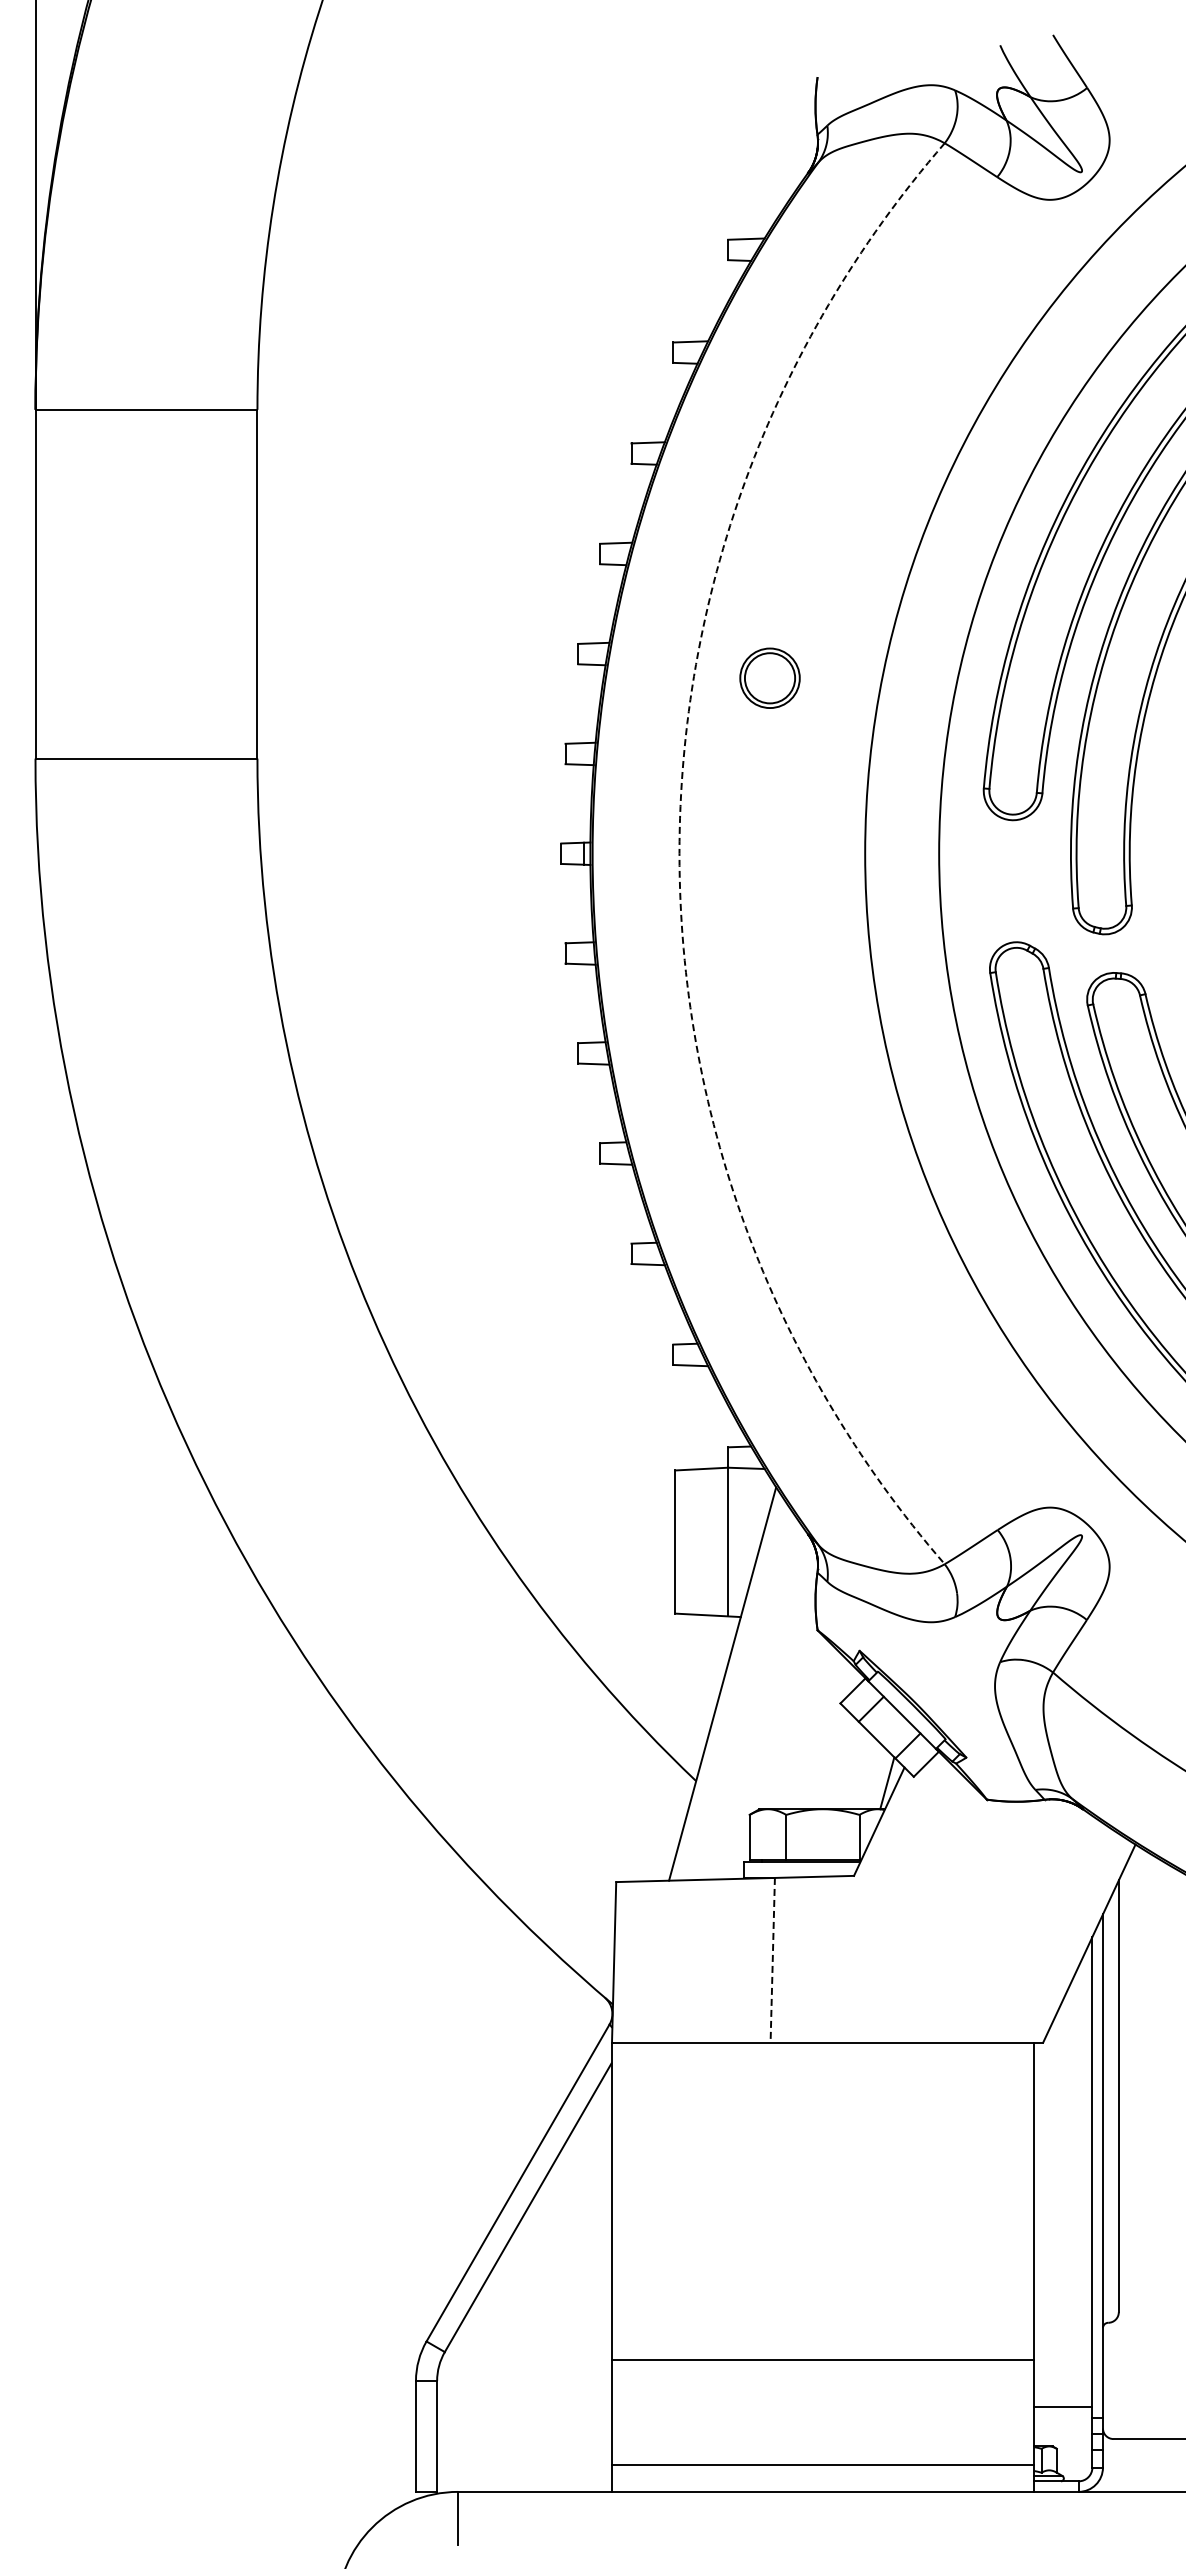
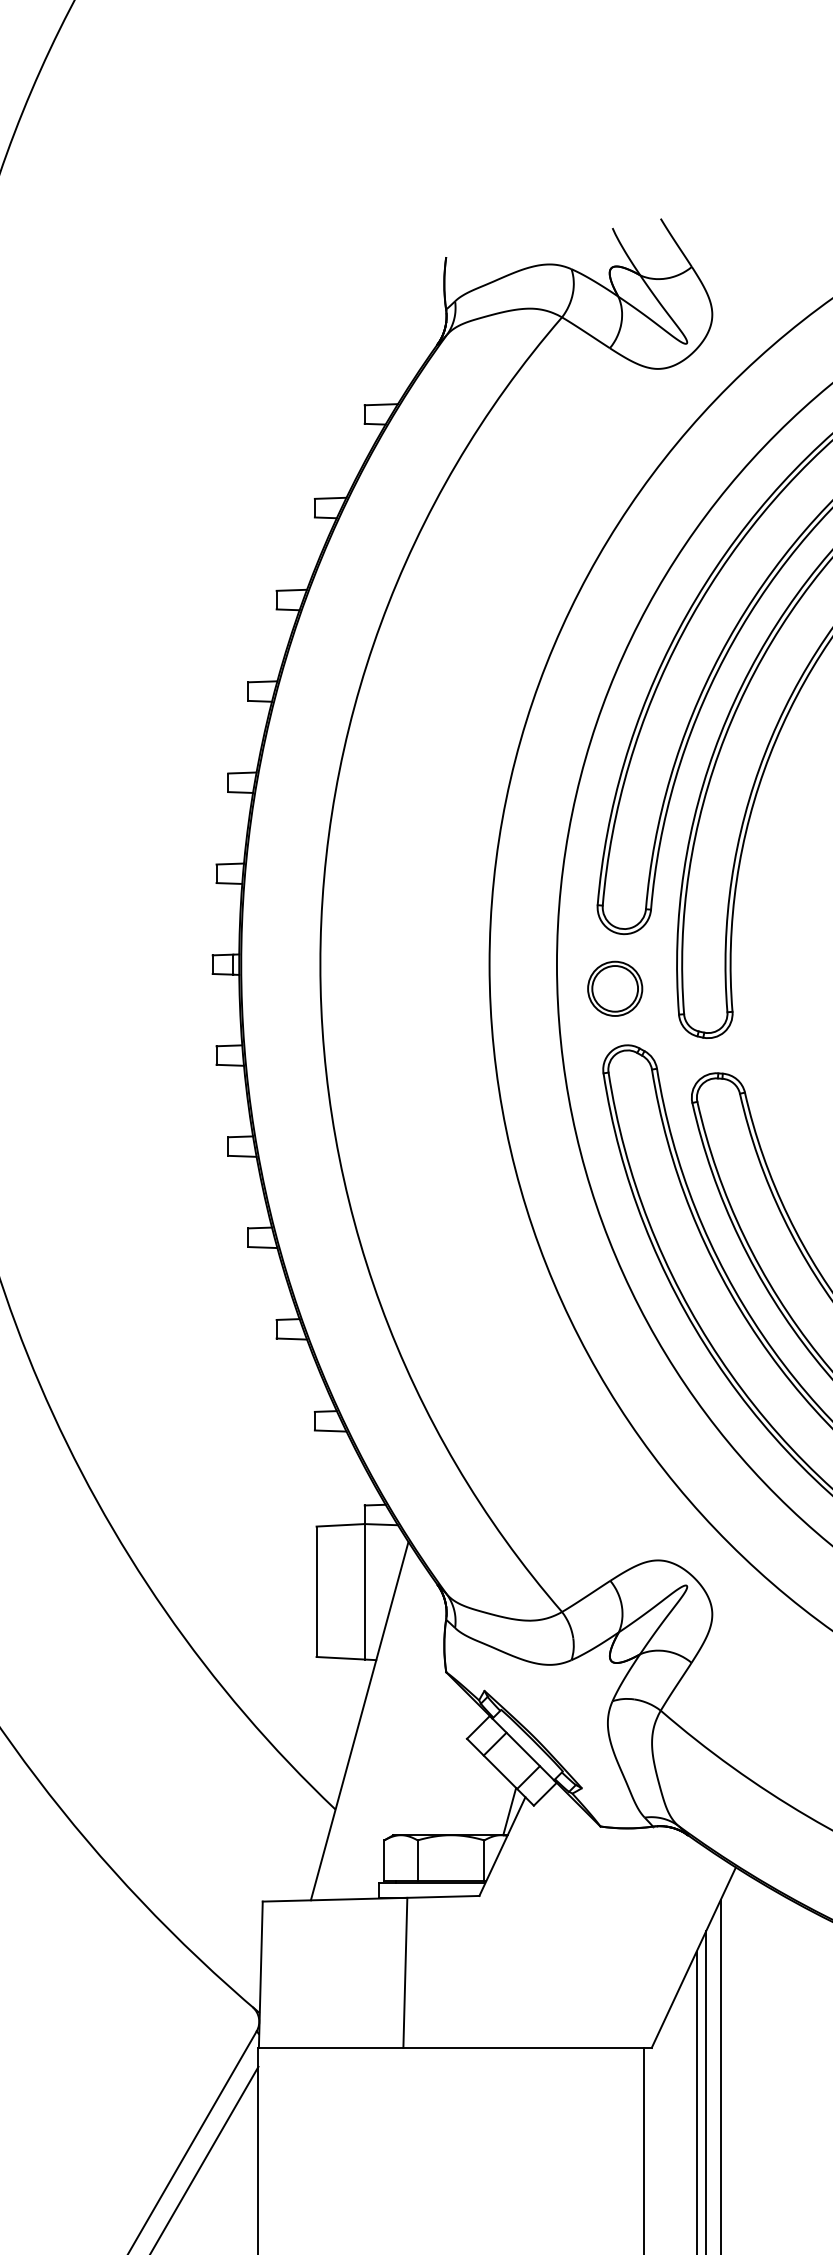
part: (769, 677) -> (614, 988), moved
arc: (679, 853) -> (320, 964), dashed -> solid
line: (772, 1960) -> (405, 1973), dashed -> solid

